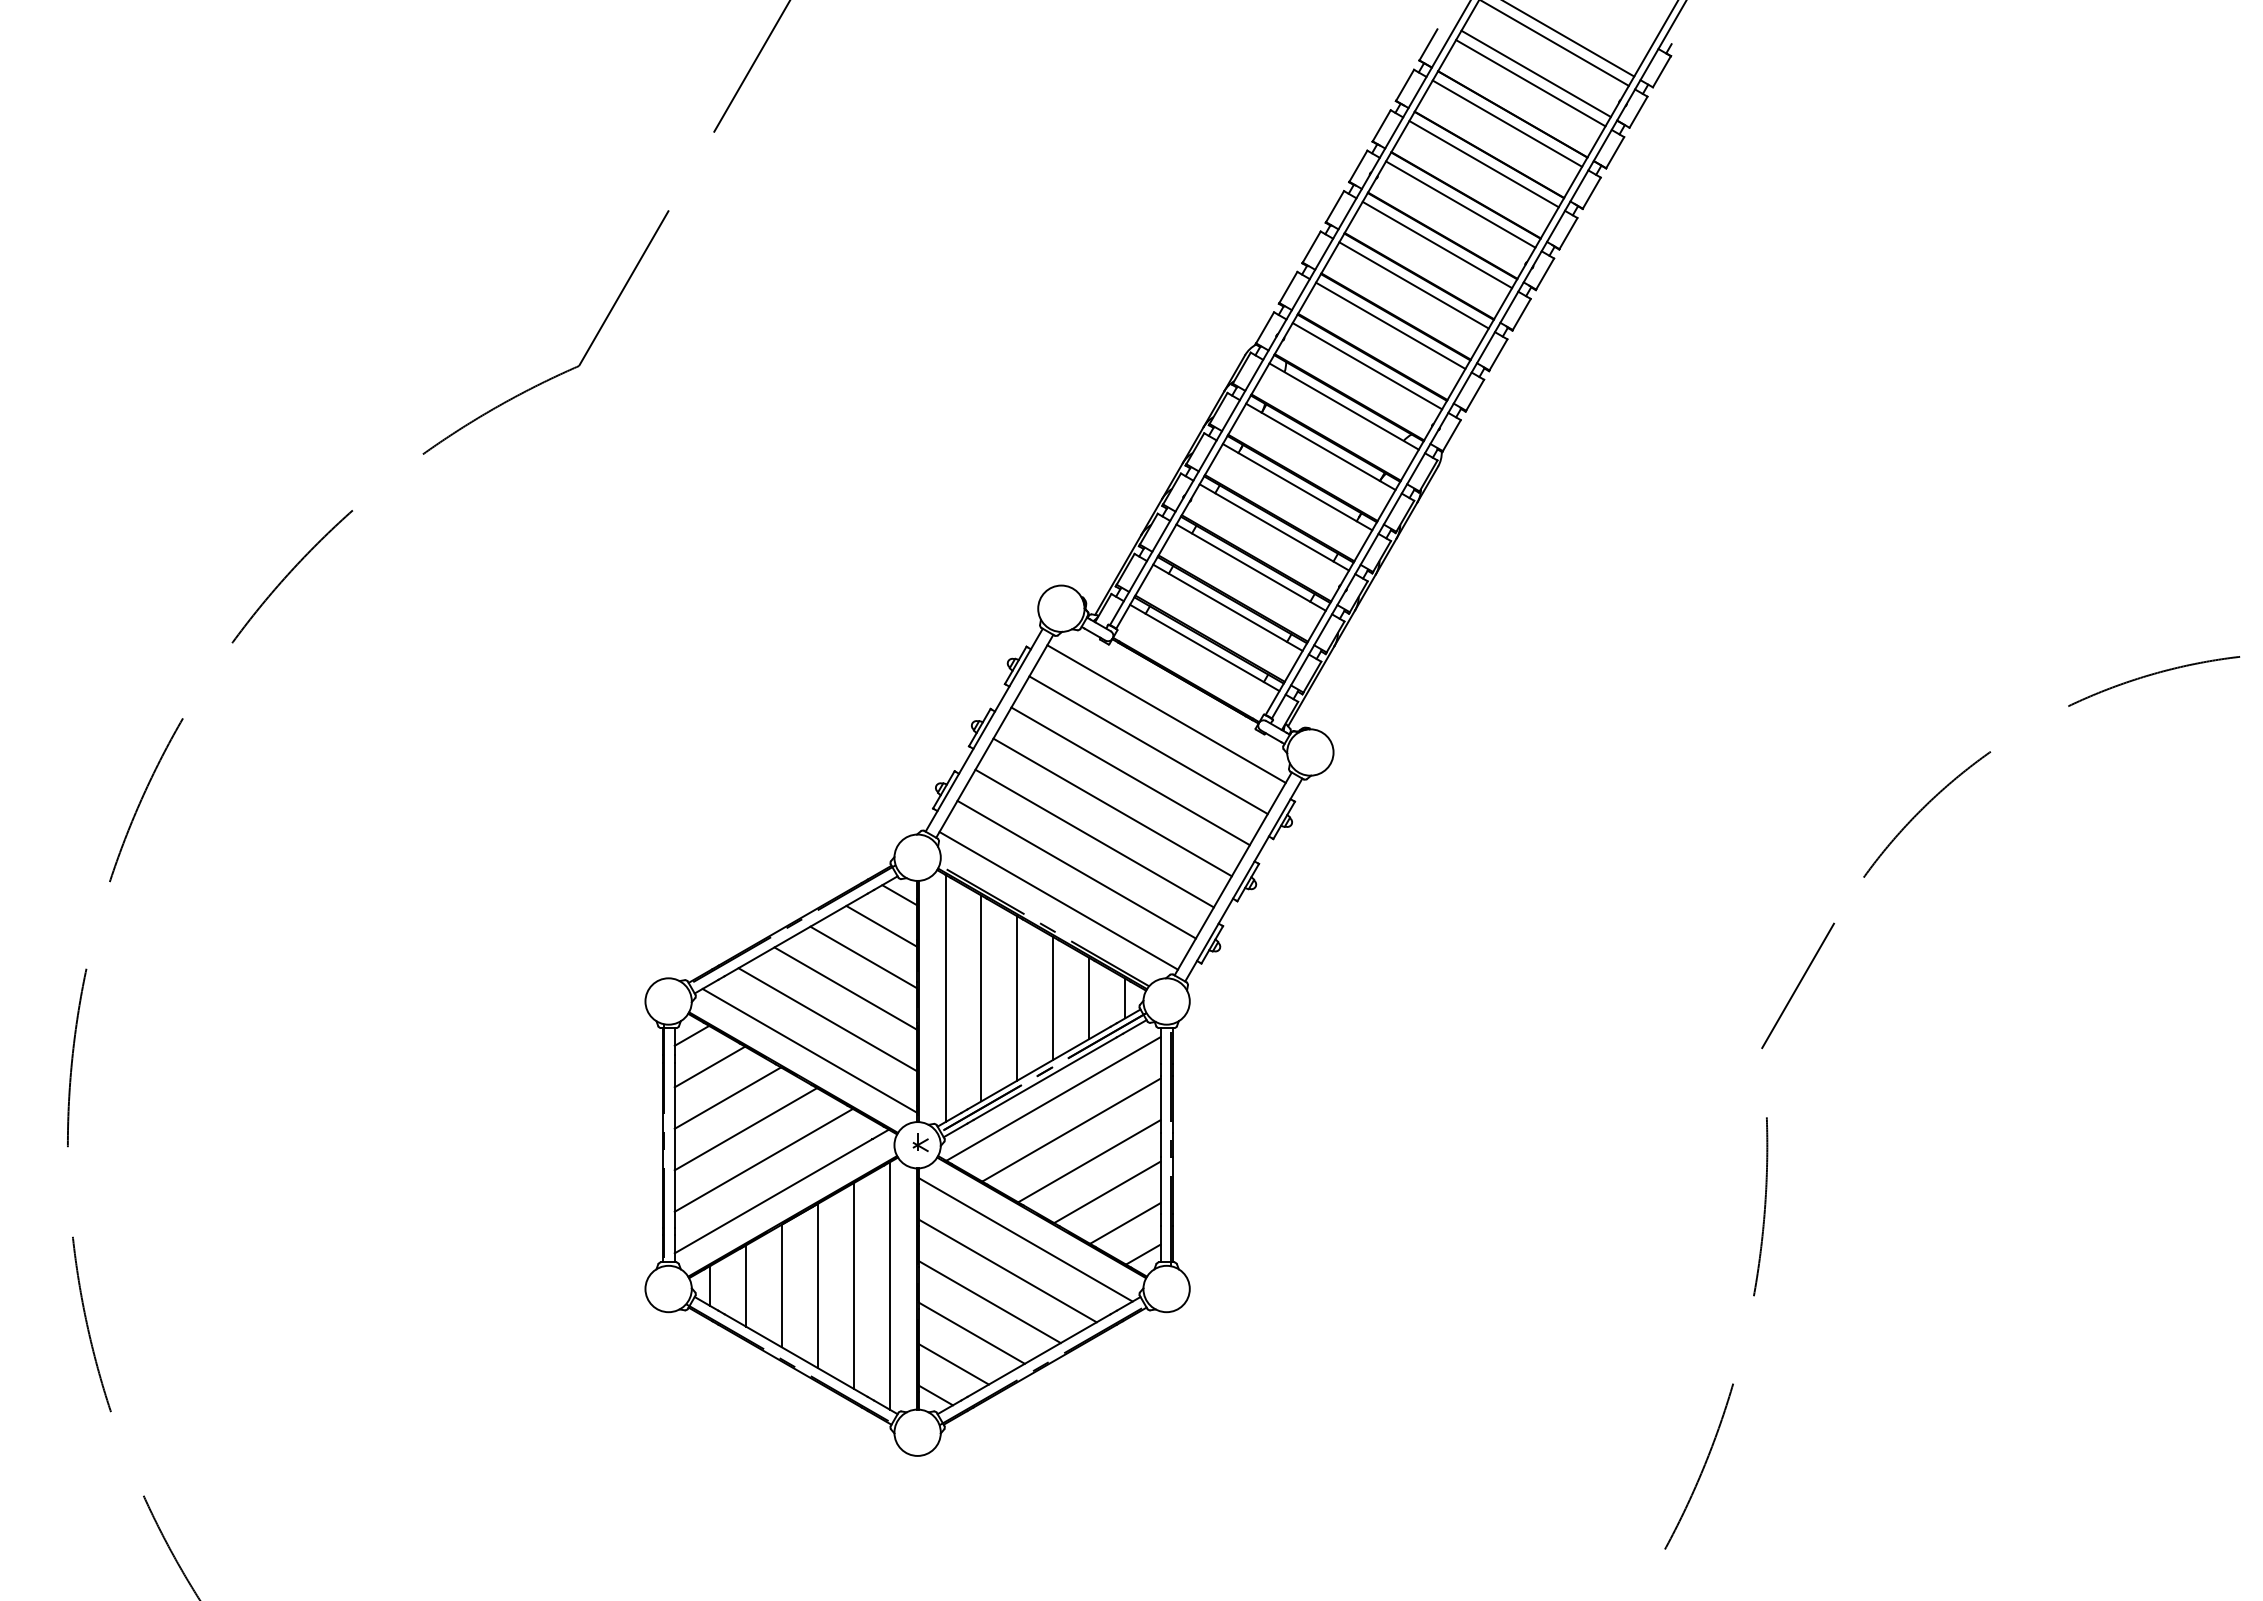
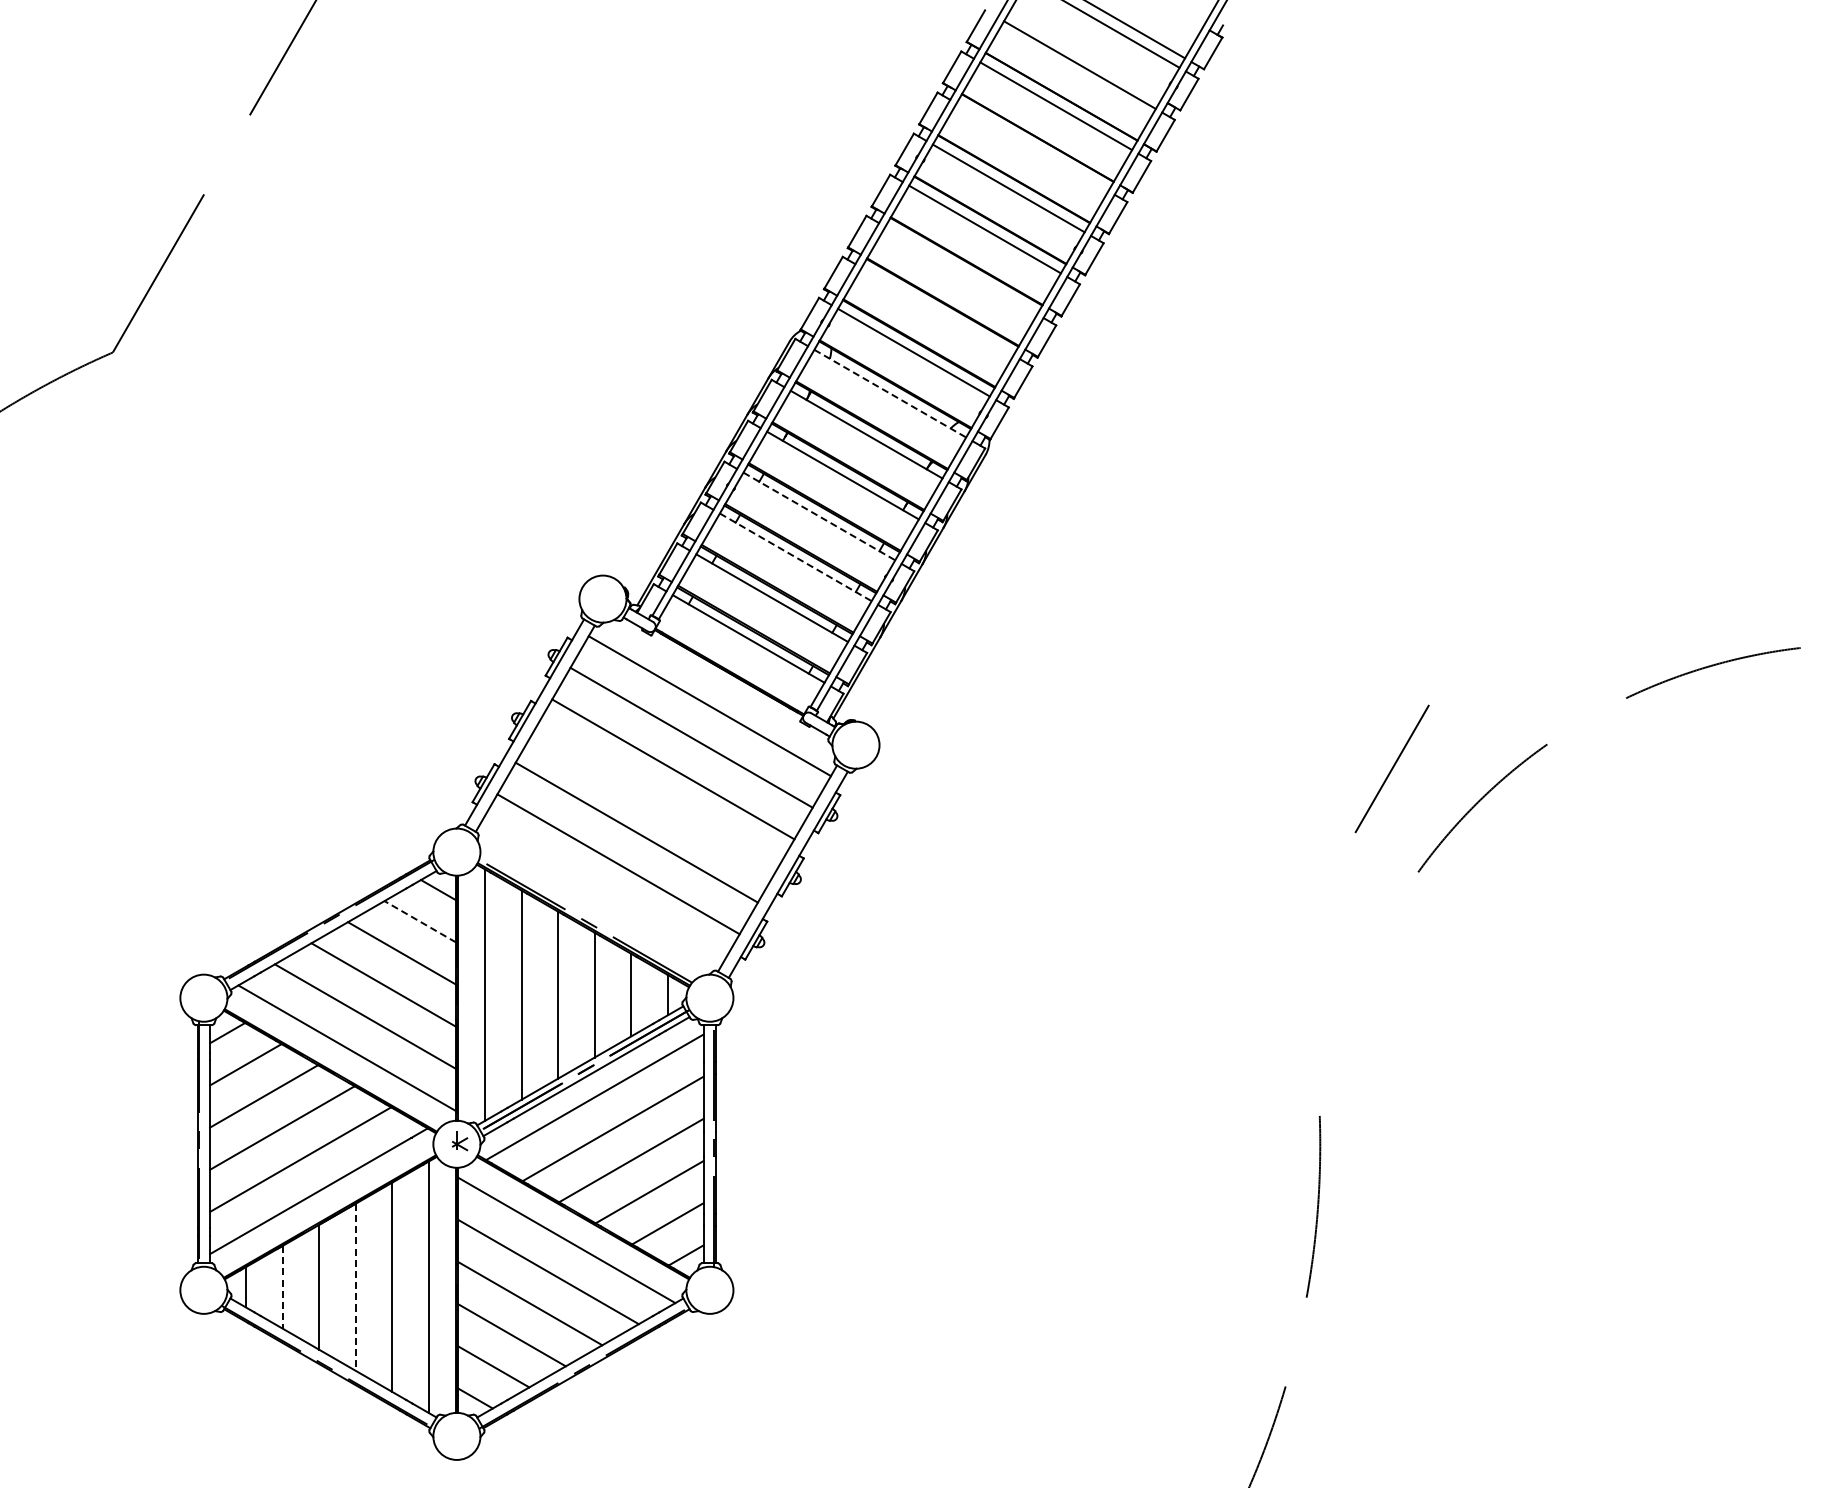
line: (1535, 73) -> (1084, 55), removed
line: (1483, 164) -> (1031, 147), removed
line: (1413, 285) -> (960, 270), removed
line: (1390, 325) -> (937, 311), removed
line: (1344, 406) -> (890, 393), solid -> dashed
line: (1274, 527) -> (819, 516), solid -> dashed
line: (1251, 567) -> (796, 557), solid -> dashed
line: (1112, 807) -> (654, 801), removed
line: (1058, 900) -> (600, 895), removed
line: (881, 926) -> (420, 921), solid -> dashed
line: (1797, 985) -> (1391, 768), moved
line: (746, 1286) -> (283, 1287), solid -> dashed
line: (817, 1286) -> (355, 1287), solid -> dashed

